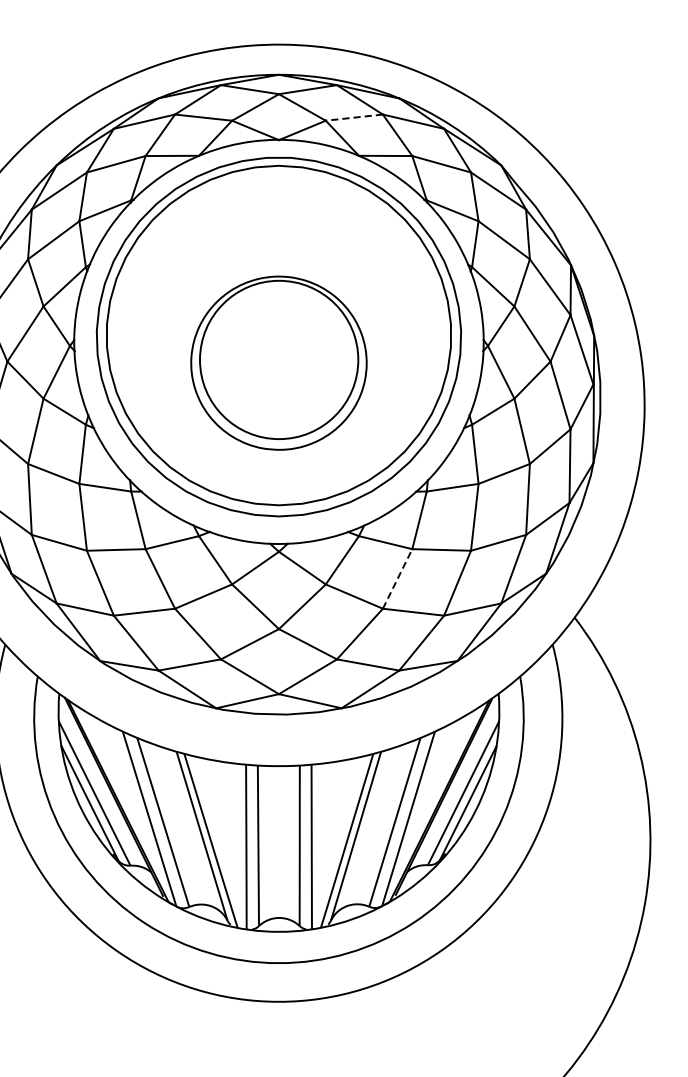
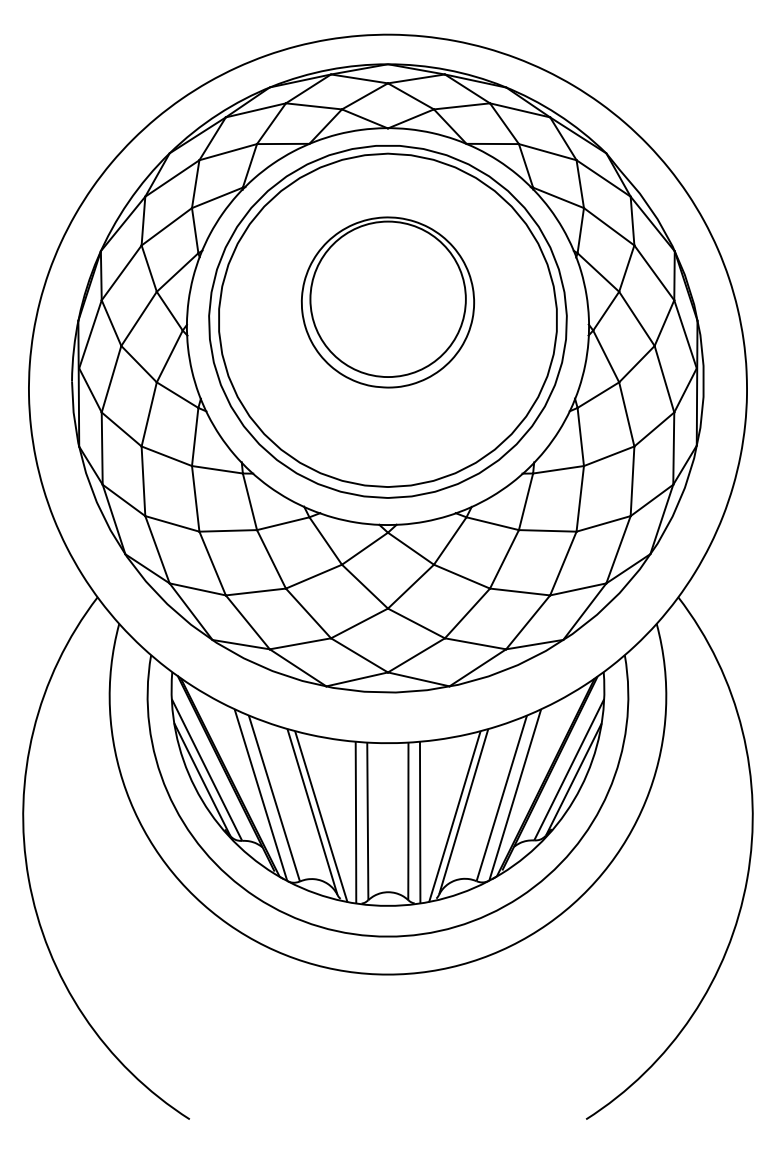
line: (353, 117) -> (461, 106), dashed -> solid
part: (278, 363) -> (387, 302), moved
line: (397, 579) -> (504, 559), dashed -> solid

